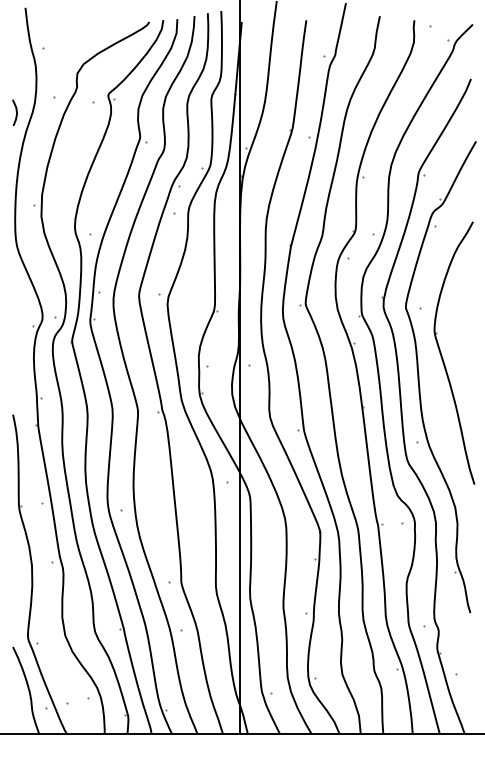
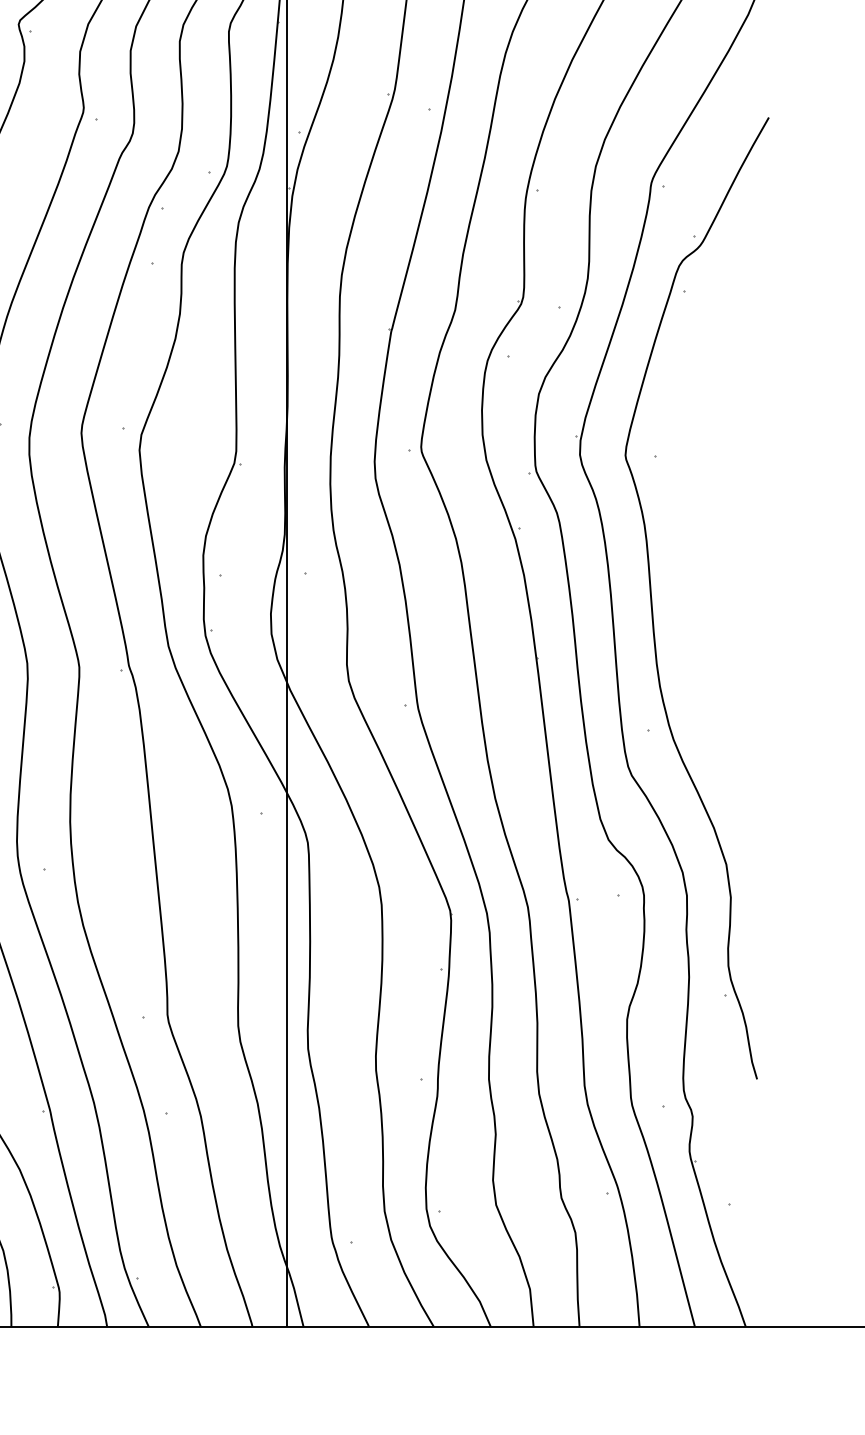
part: (442, 355) -> (700, 554), removed

